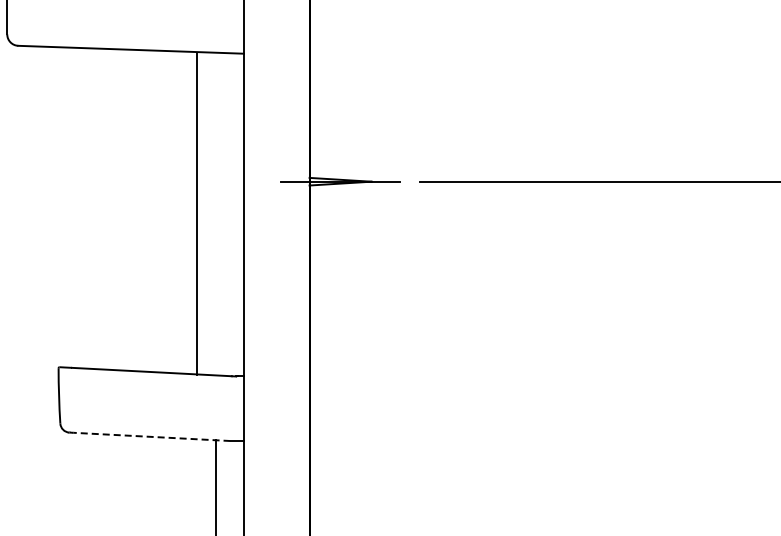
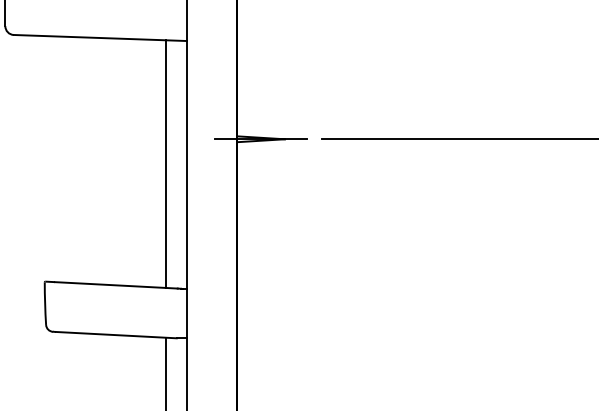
line: (197, 213) -> (165, 163), moved
line: (151, 436) -> (116, 334), dashed -> solid

